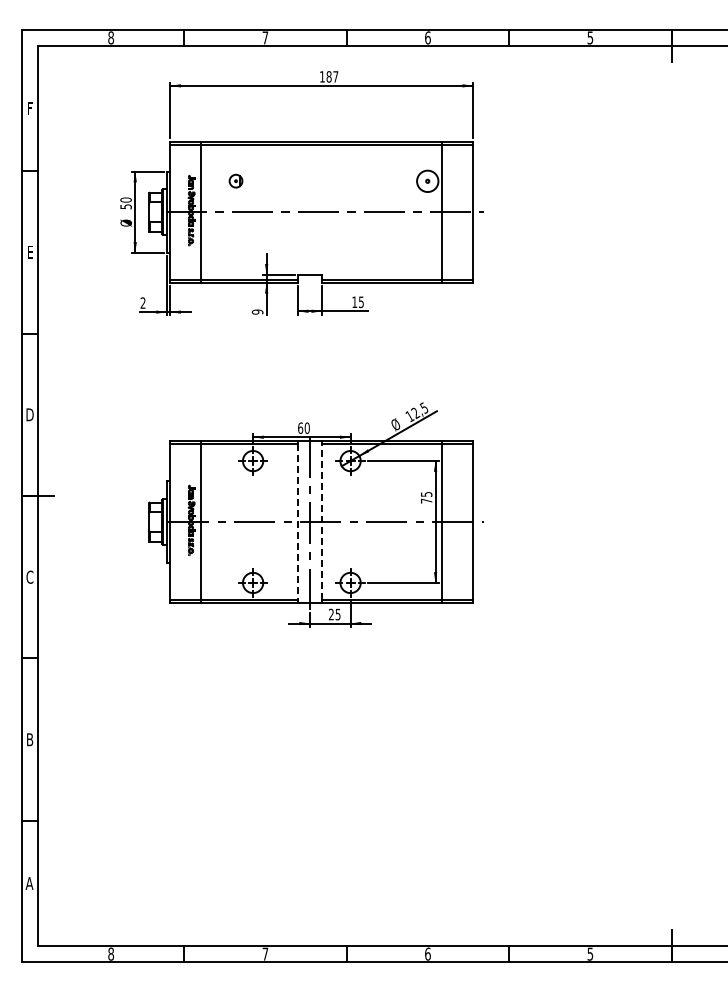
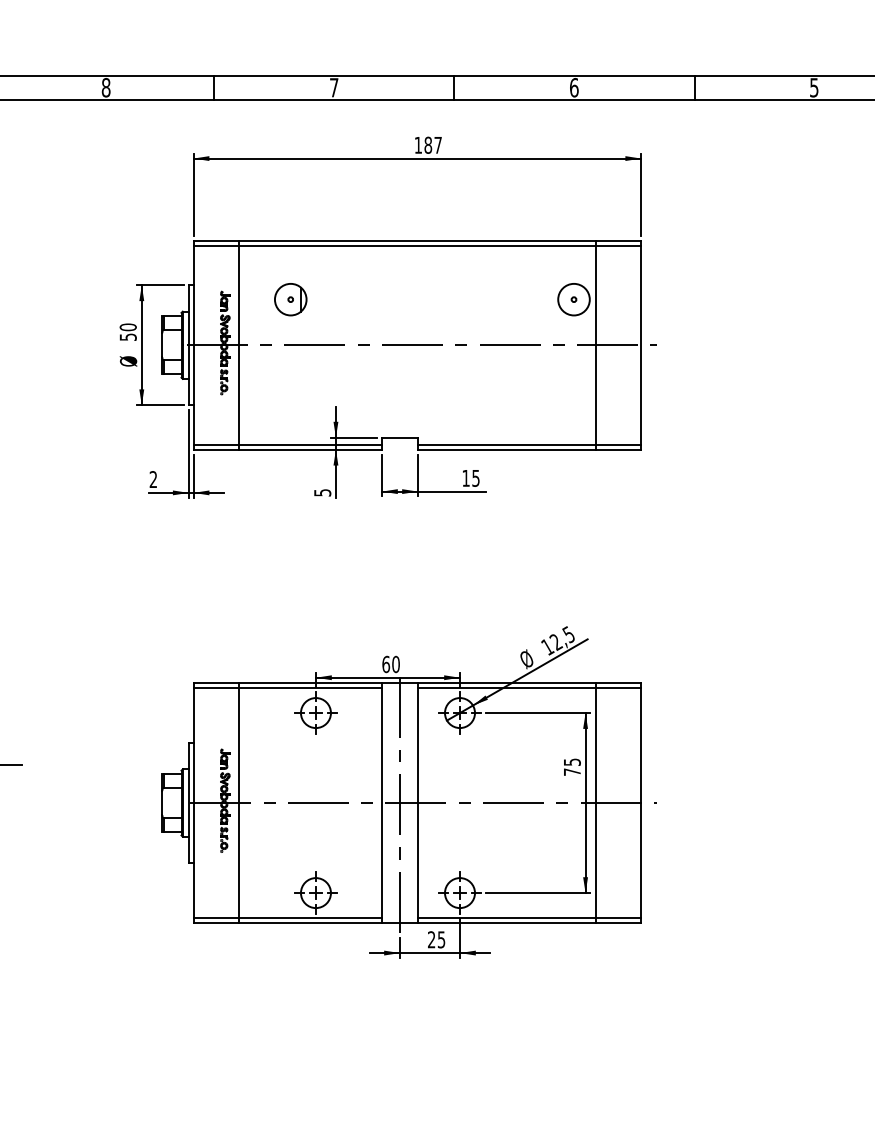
part: (235, 180) -> (289, 298), size x1.67
text: (257, 311) -> (322, 491), 9 -> 5
line: (297, 522) -> (381, 803), dashed -> solid
line: (322, 522) -> (418, 803), dashed -> solid

